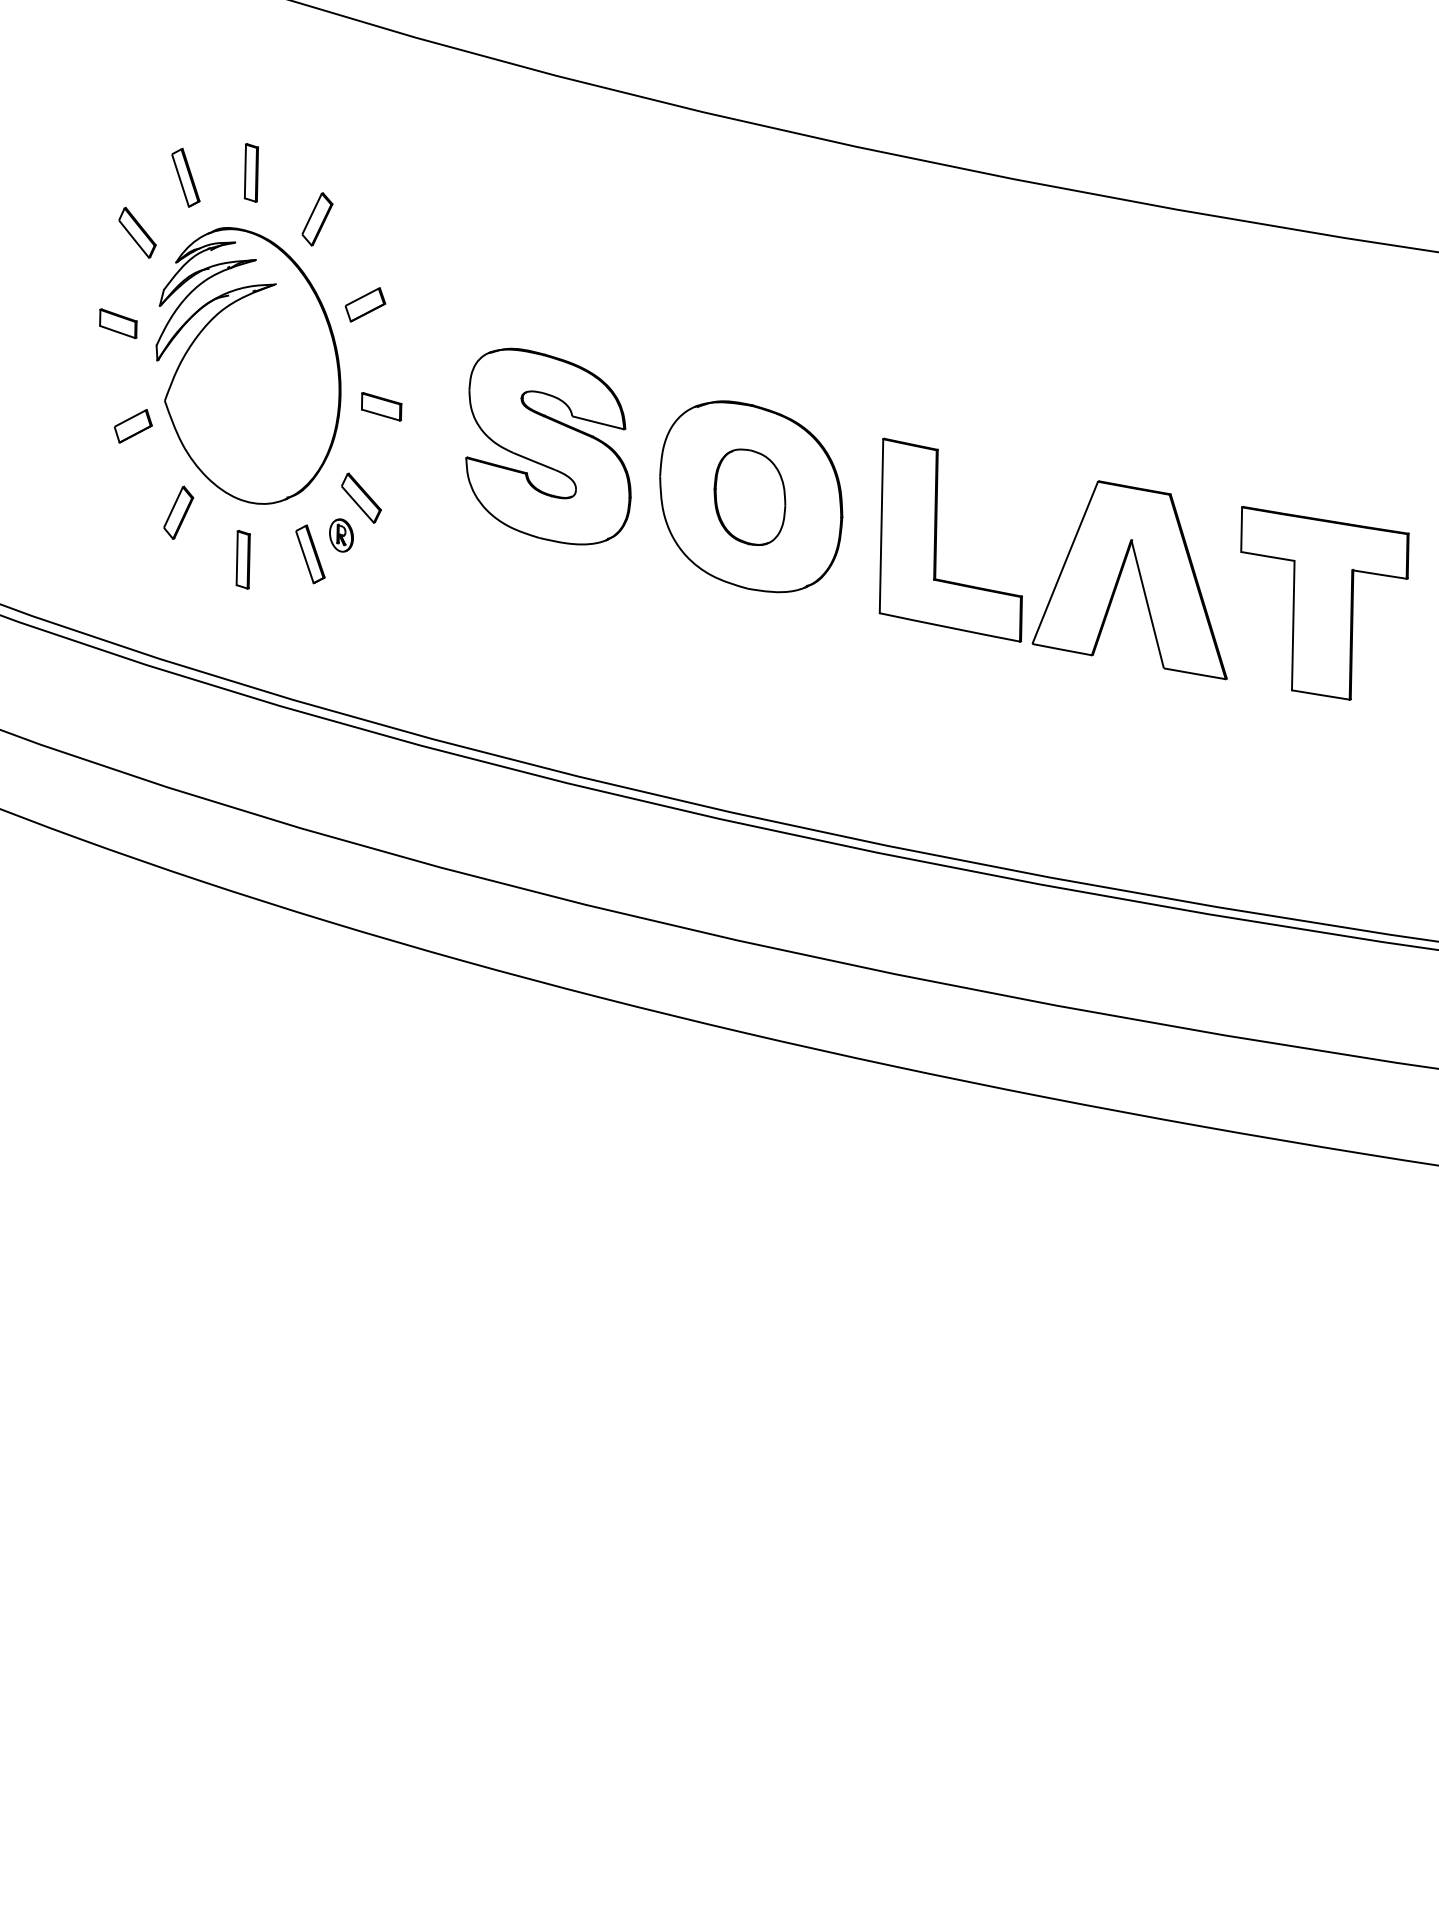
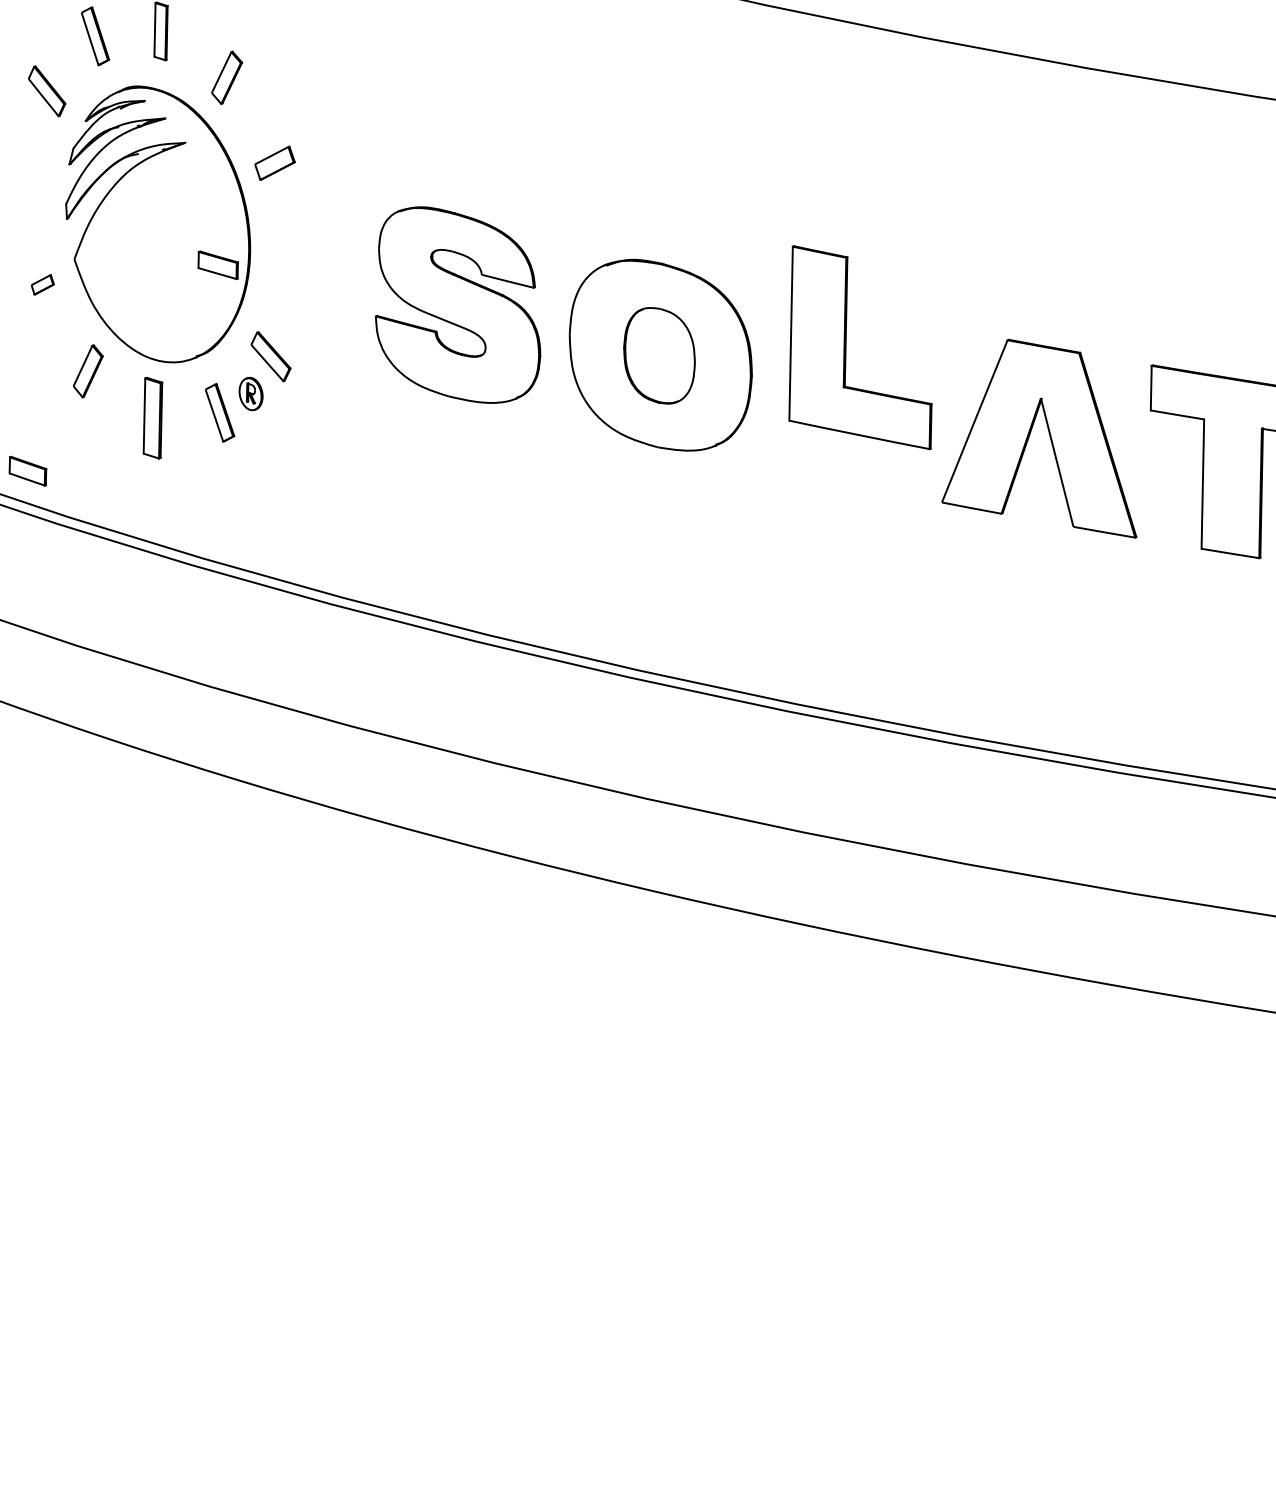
part: (118, 323) -> (28, 470), moved
part: (381, 406) -> (218, 264), moved
part: (132, 426) -> (42, 284), size x0.6
part: (936, 539) -> (846, 346), moved
part: (242, 559) -> (152, 417), size x1.4

